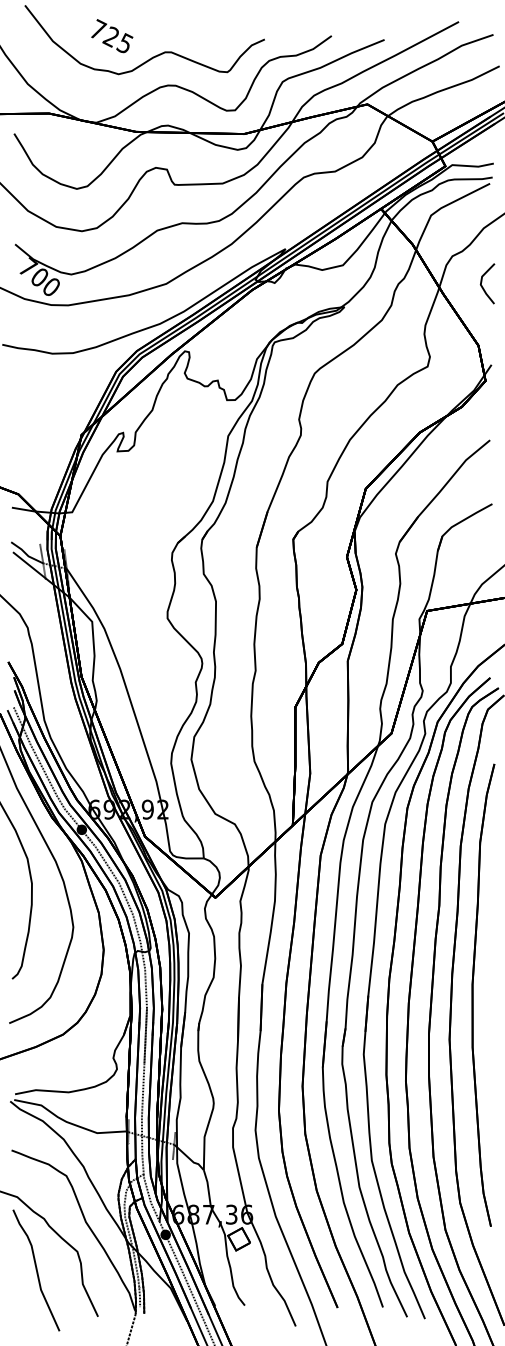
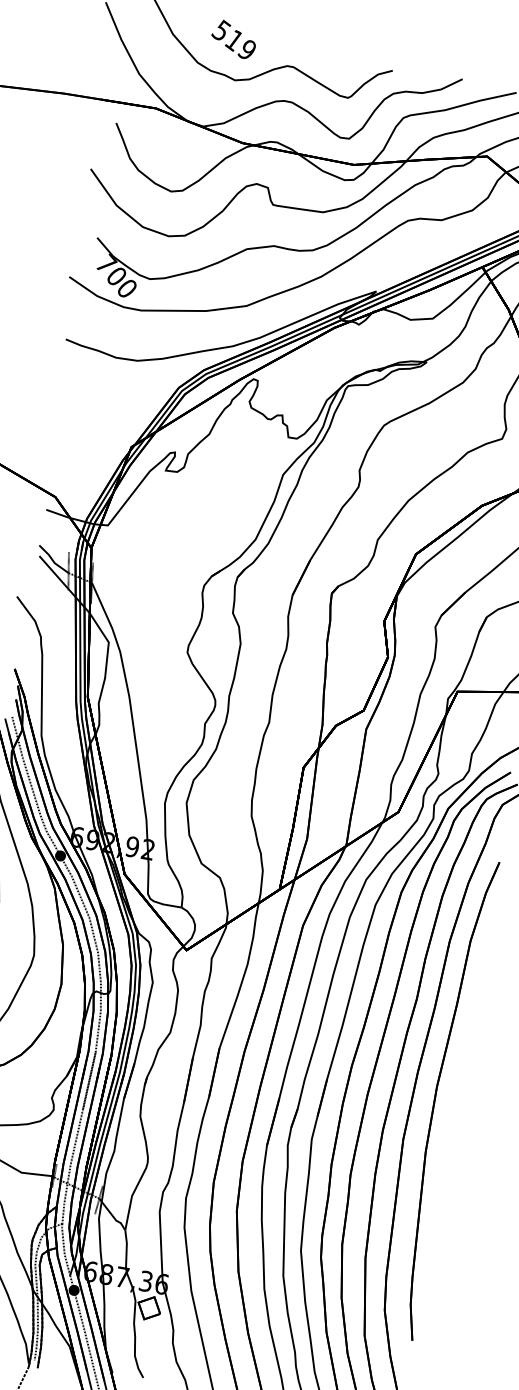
text: (110, 36) -> (233, 39), 725 -> 519

